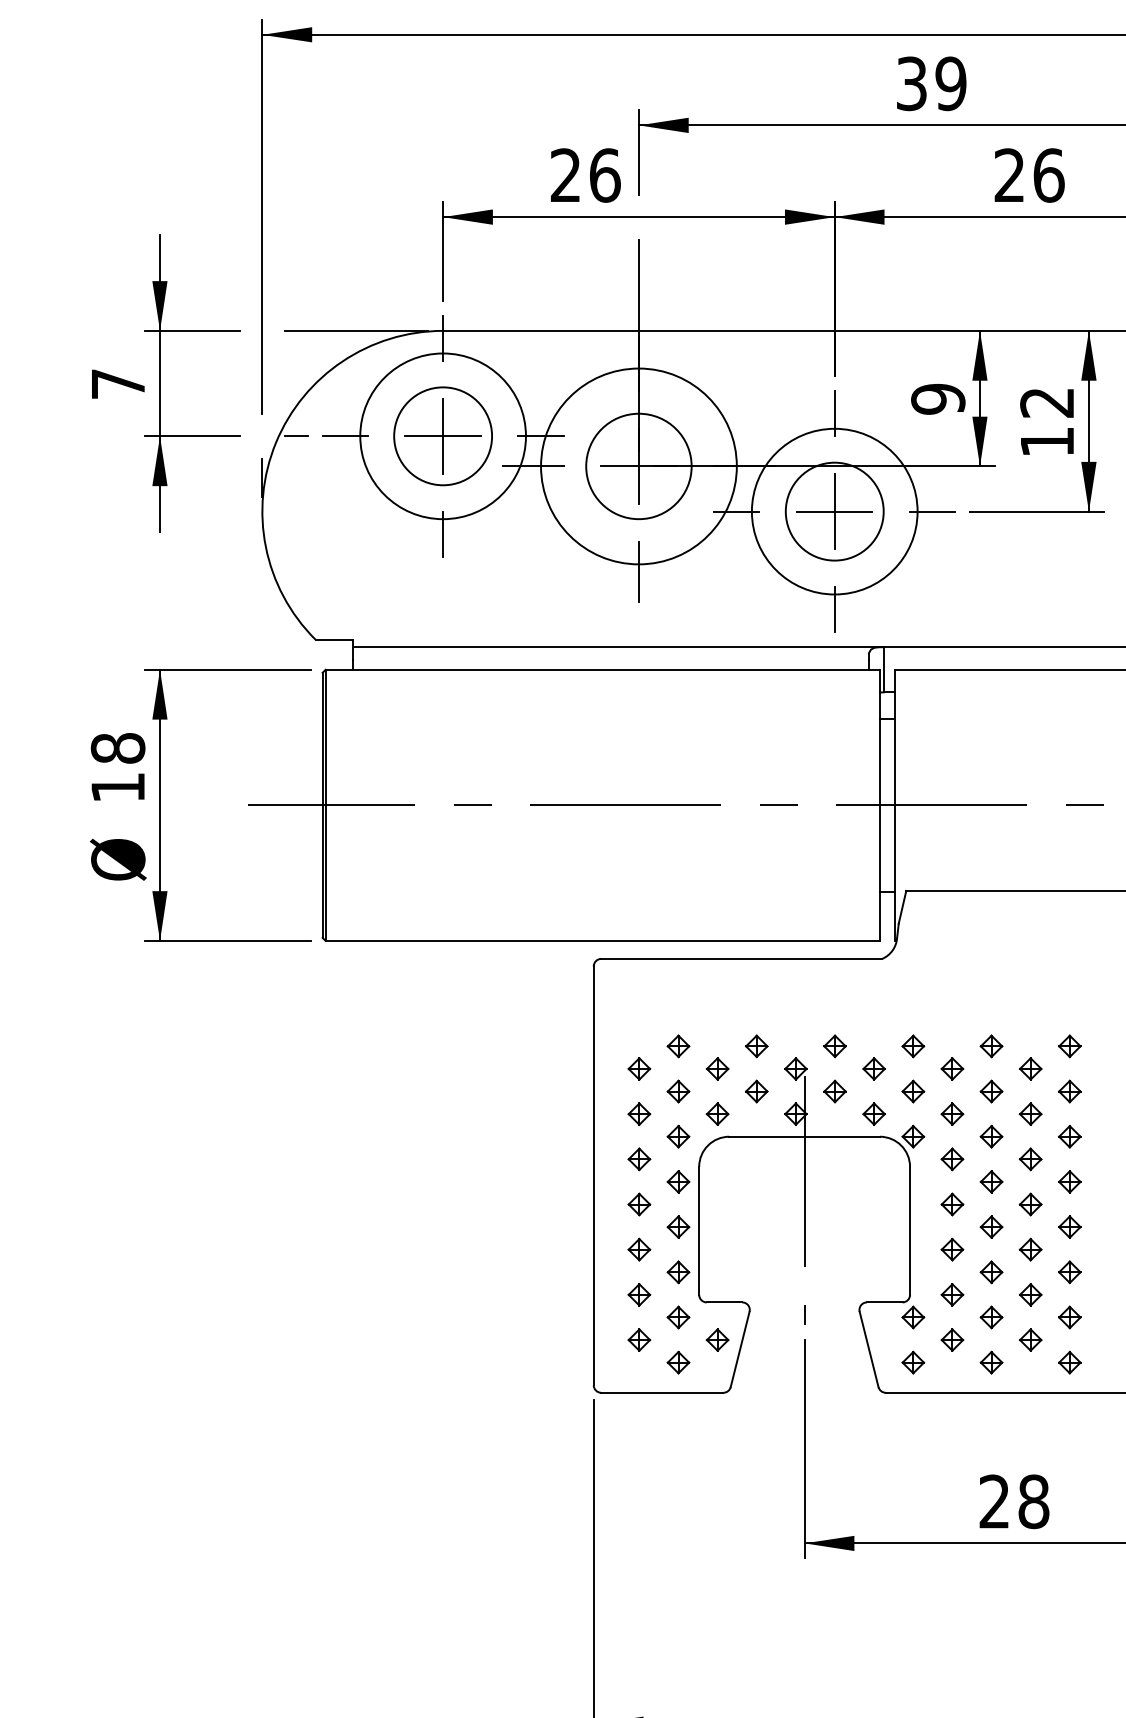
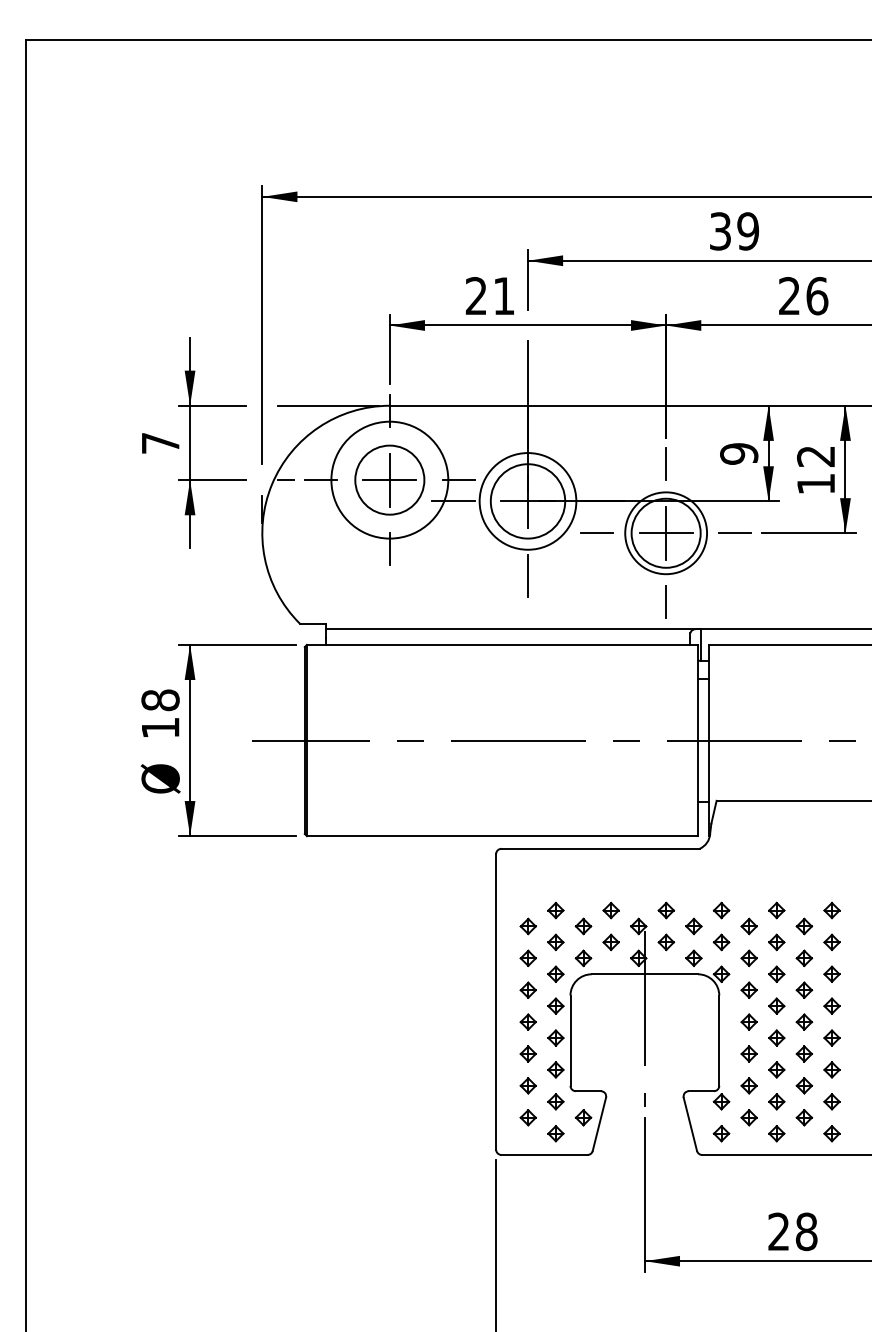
text: (605, 176) -> (504, 296), 26 -> 21
circle: (638, 466) -> (527, 501), size x0.7
circle: (833, 510) -> (665, 532), size x0.7

